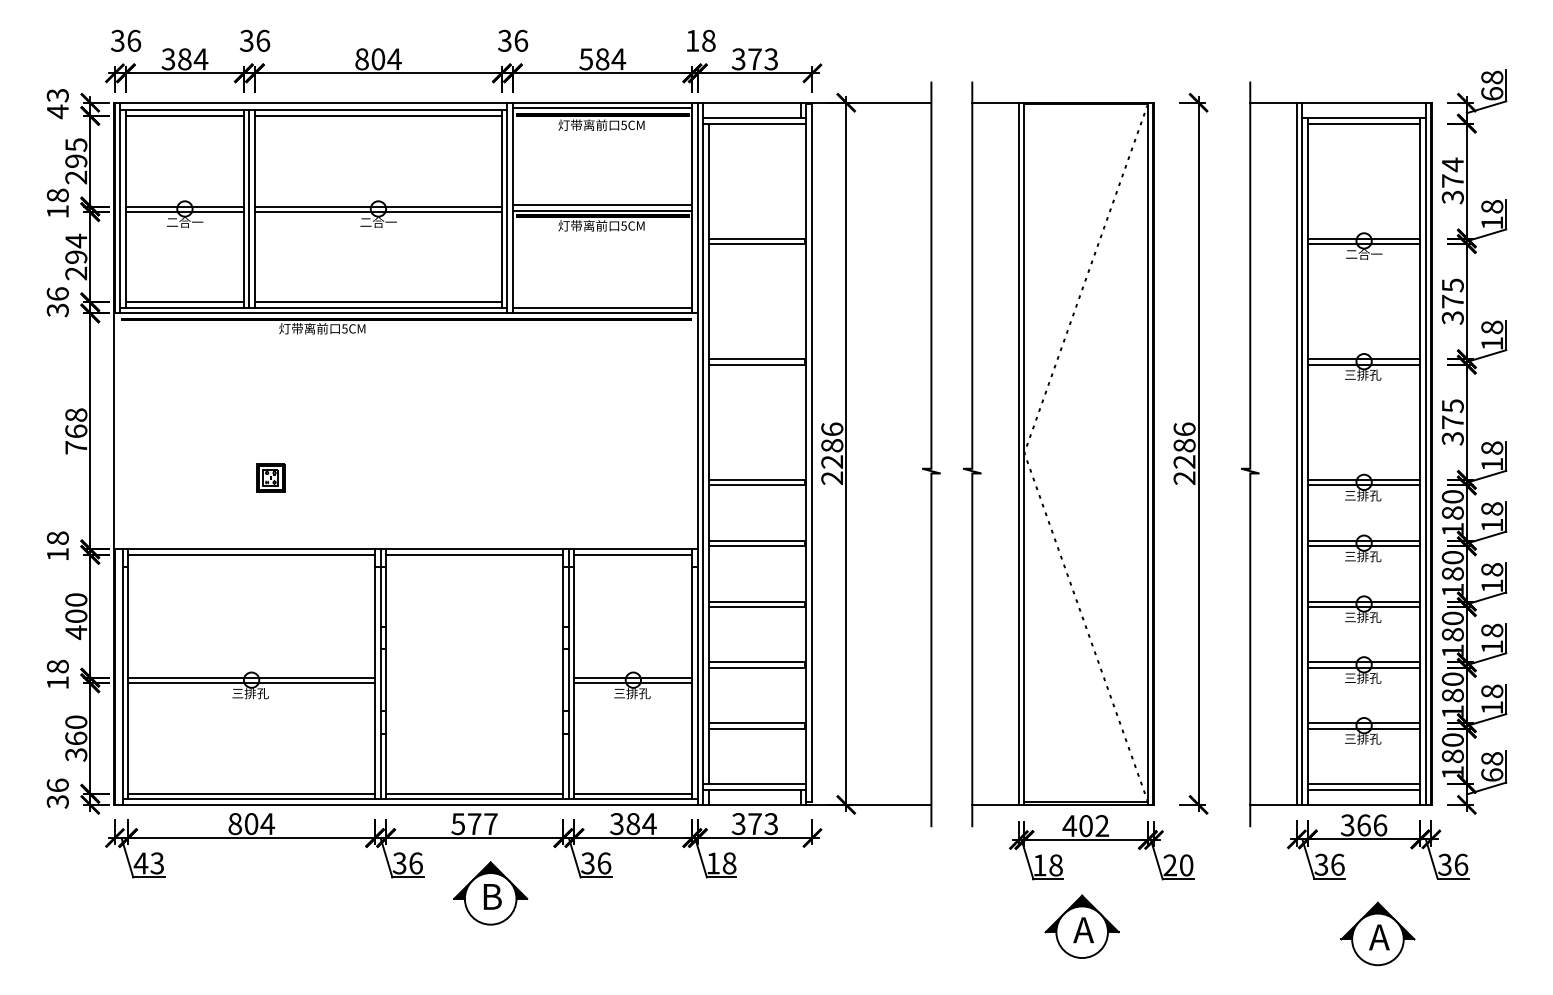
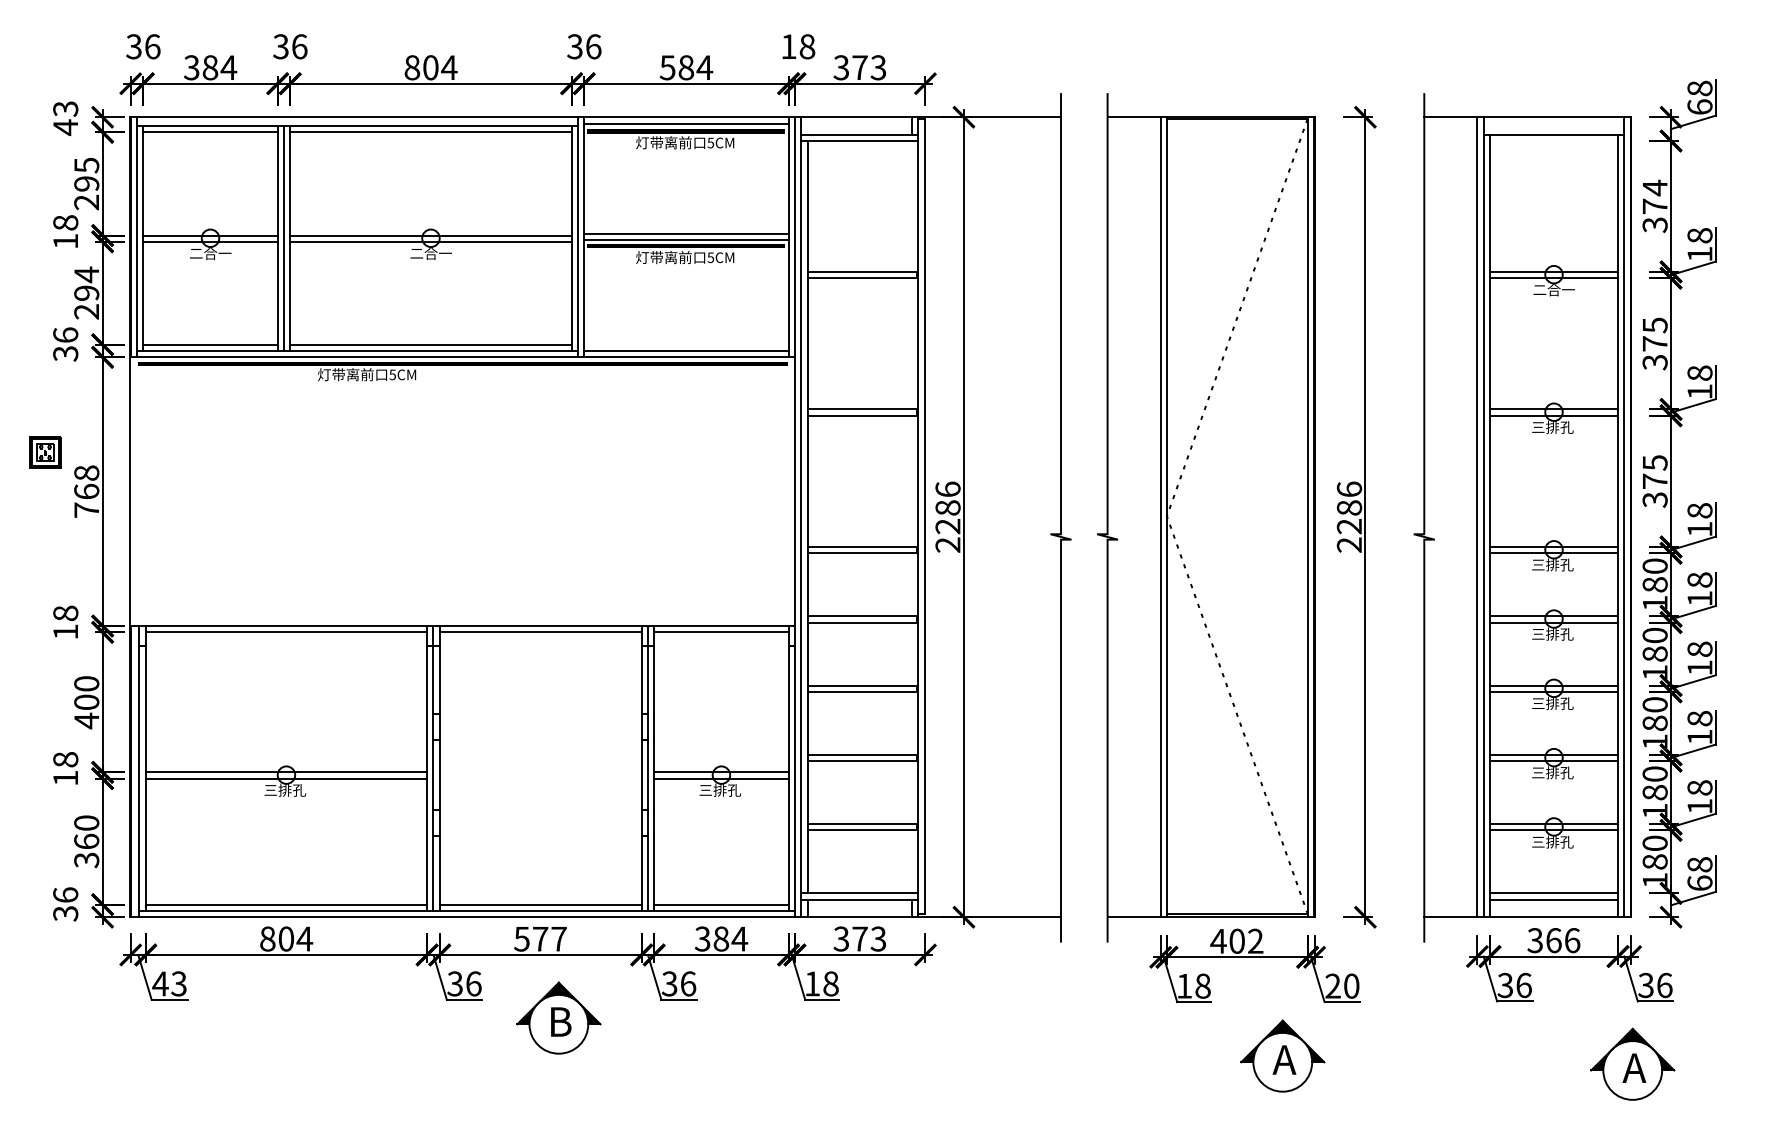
line: (1363, 124) -> (1553, 141), removed
part: (270, 477) -> (45, 452), moved
part: (1081, 926) -> (1282, 1055), moved
part: (1377, 933) -> (1632, 1063), moved

